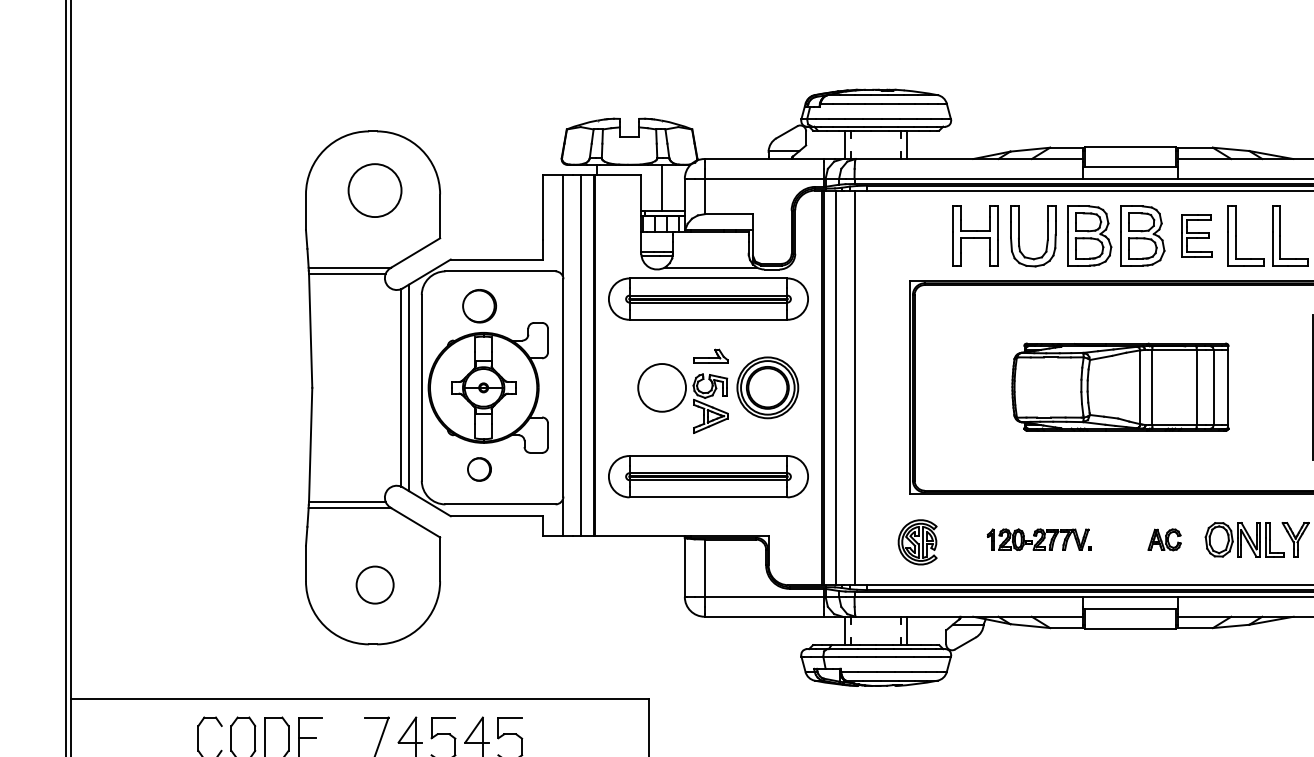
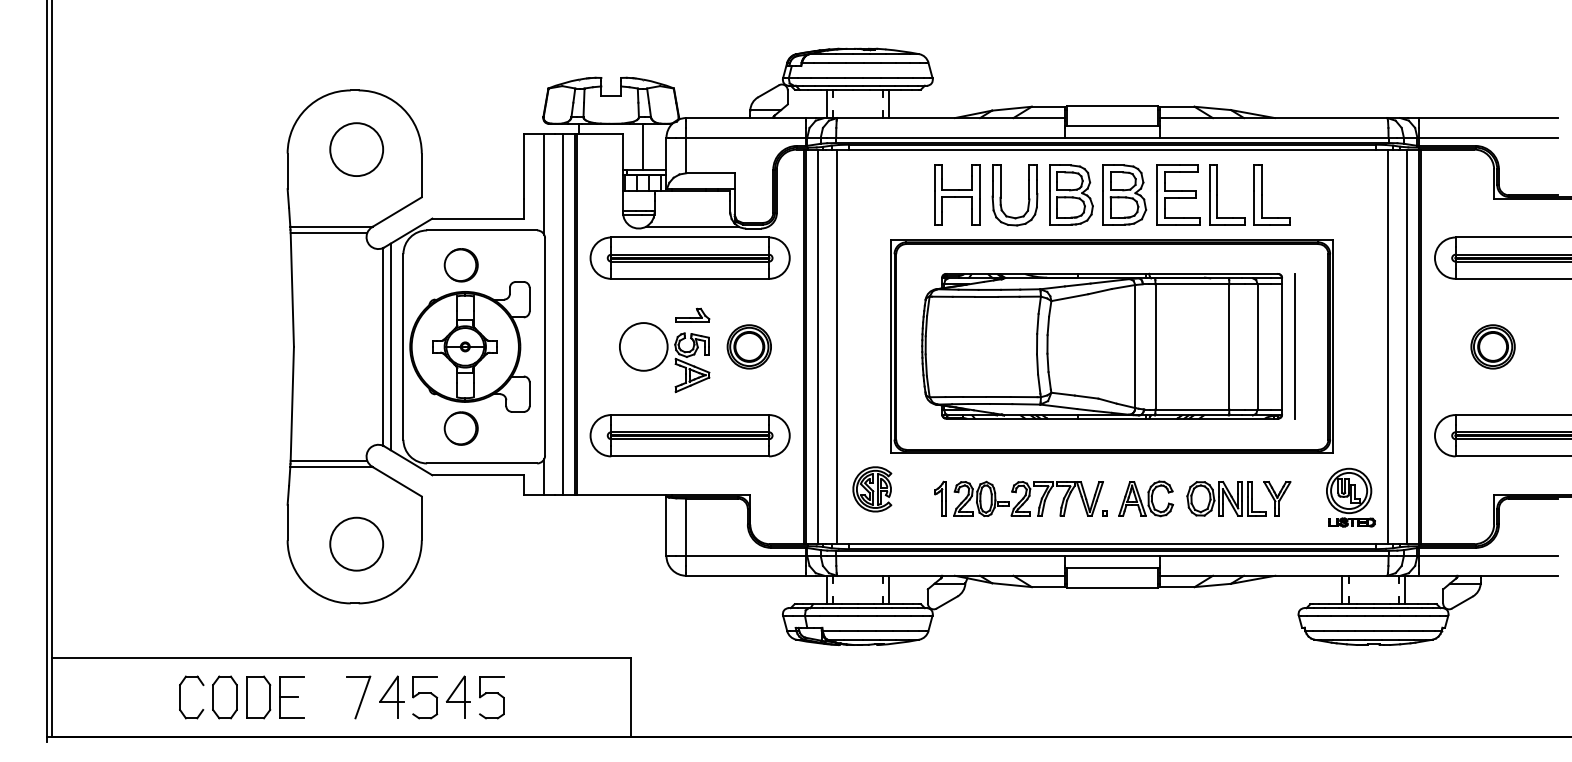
part: (1196, 235) -> (1178, 194), size x1.43
part: (1119, 386) -> (1101, 345), size x1.67
part: (766, 387) -> (748, 346), size x0.71
part: (478, 469) -> (460, 428), size x1.43
part: (1038, 539) -> (1020, 498), size x1.67
part: (1164, 539) -> (1146, 498), size x1.67
part: (917, 542) -> (872, 489), moved
circle: (374, 584) -> (356, 543), size x1.43

